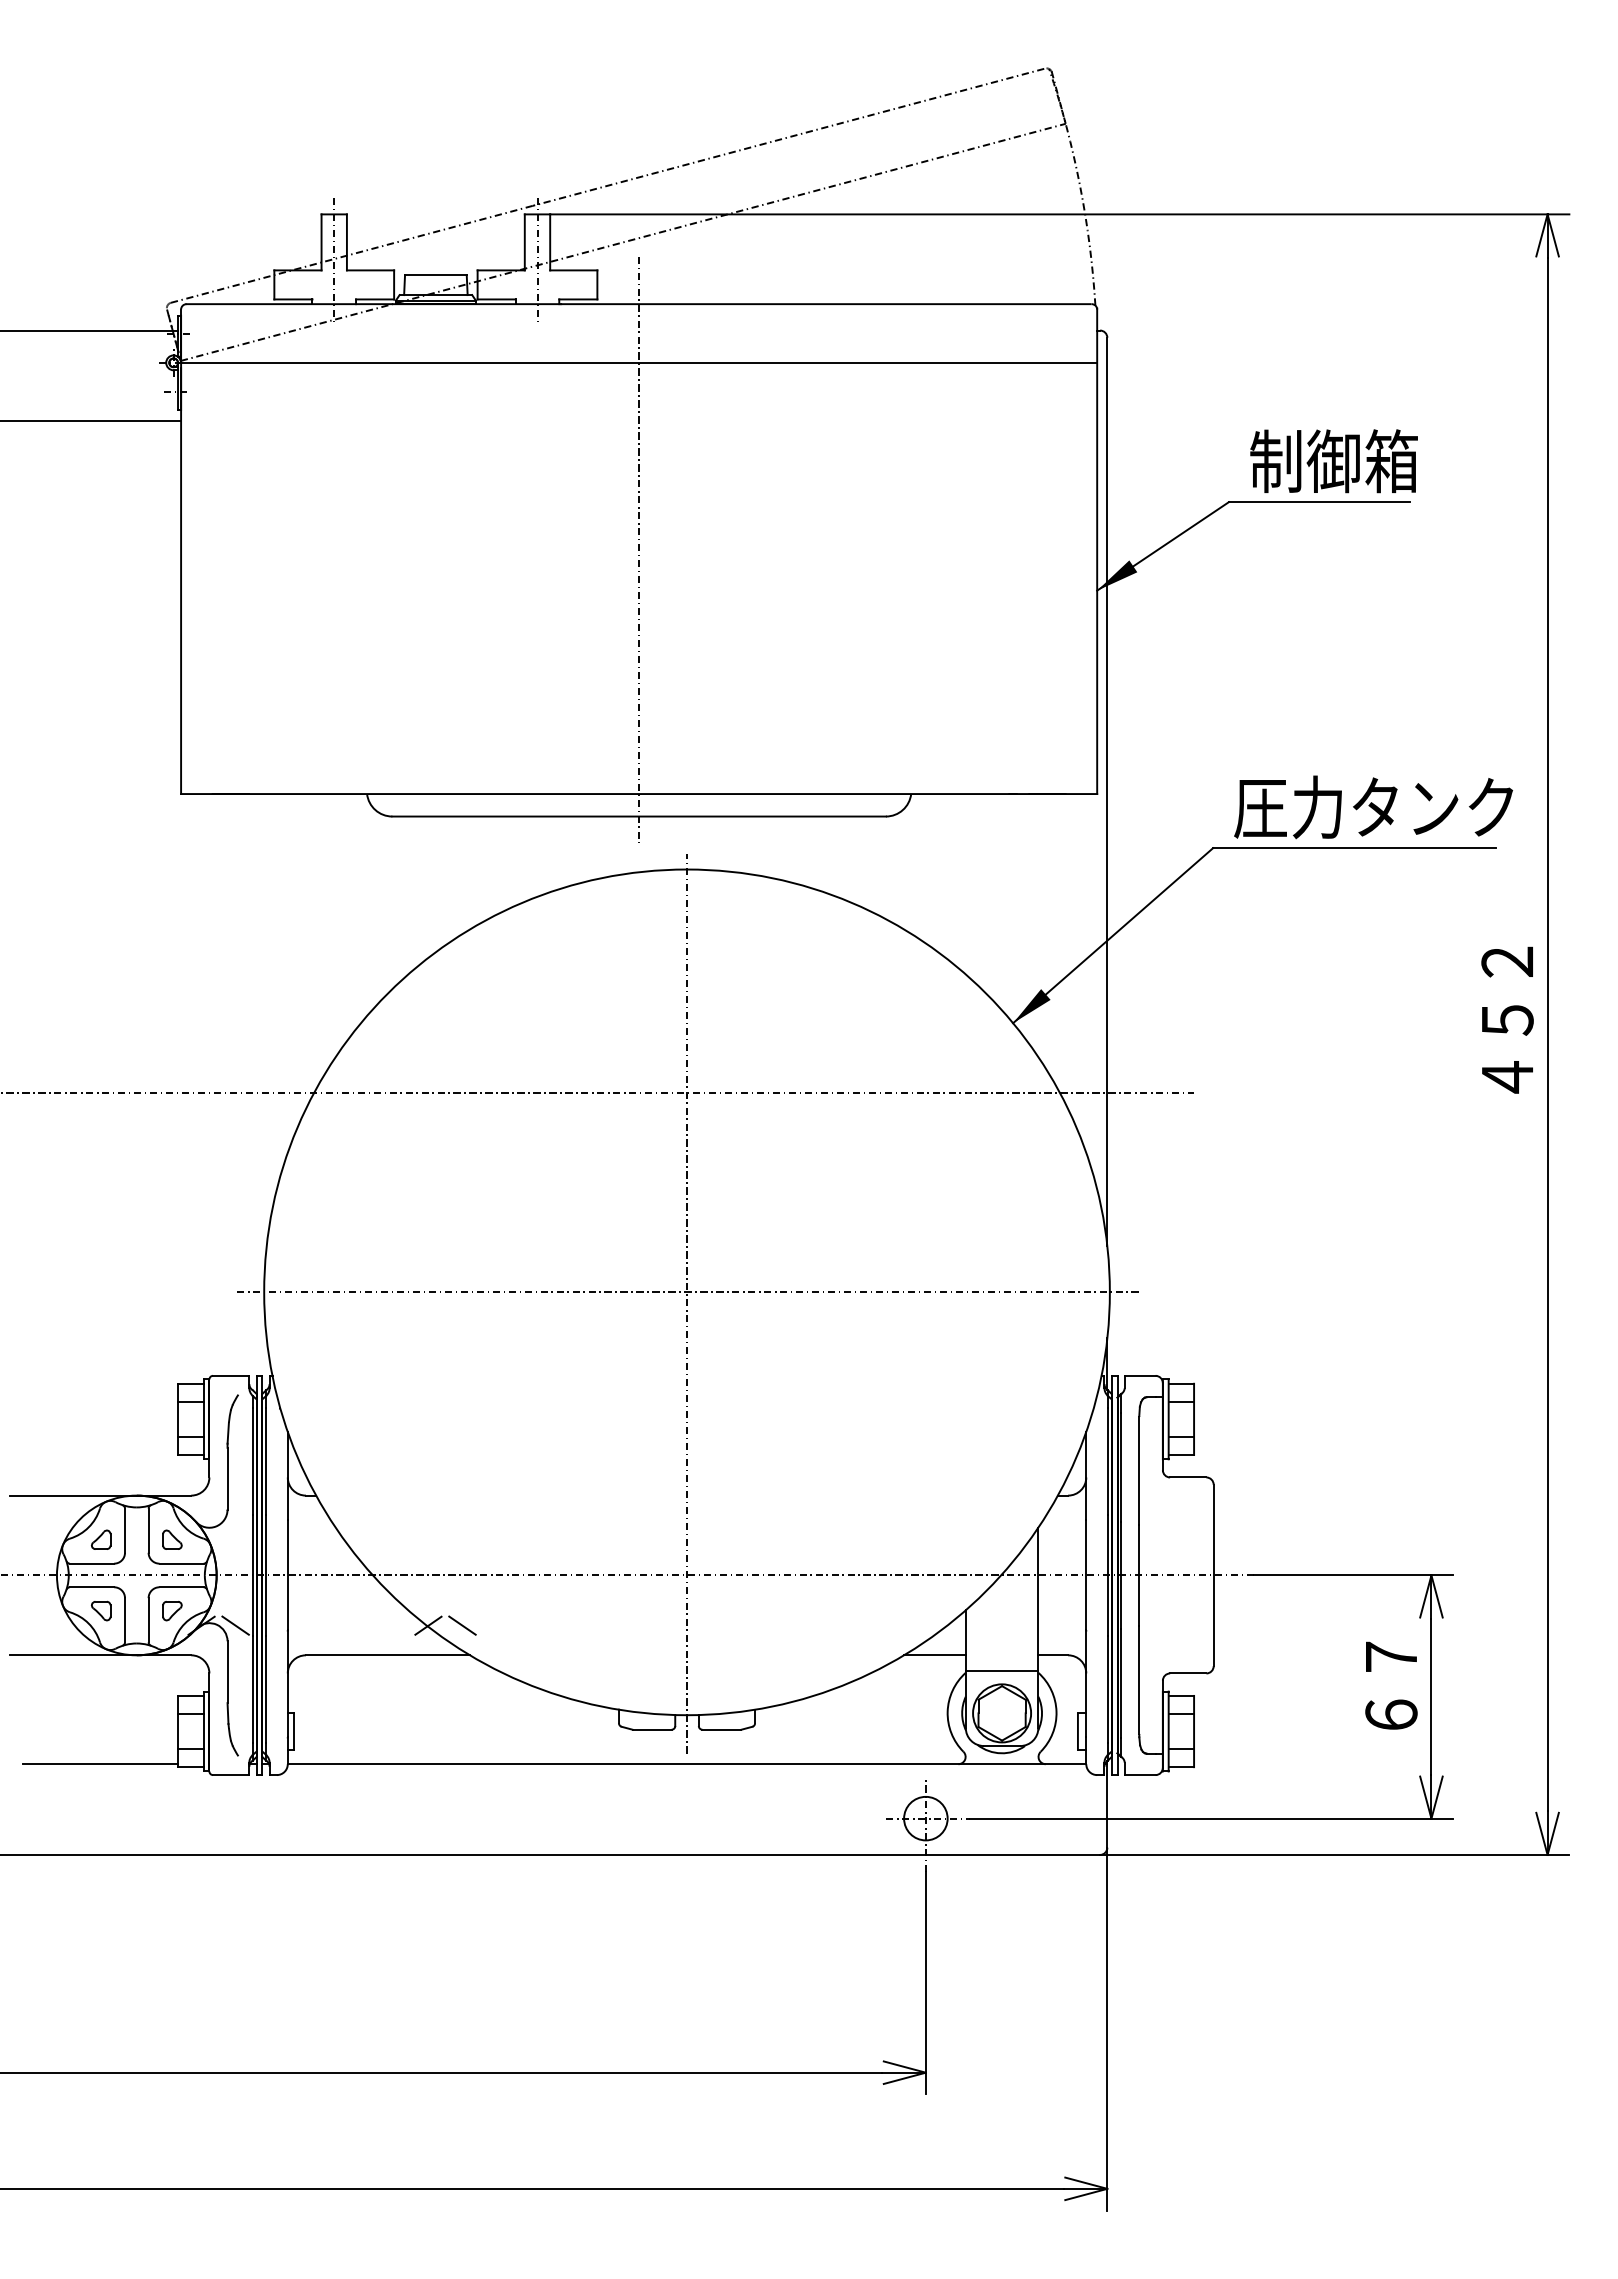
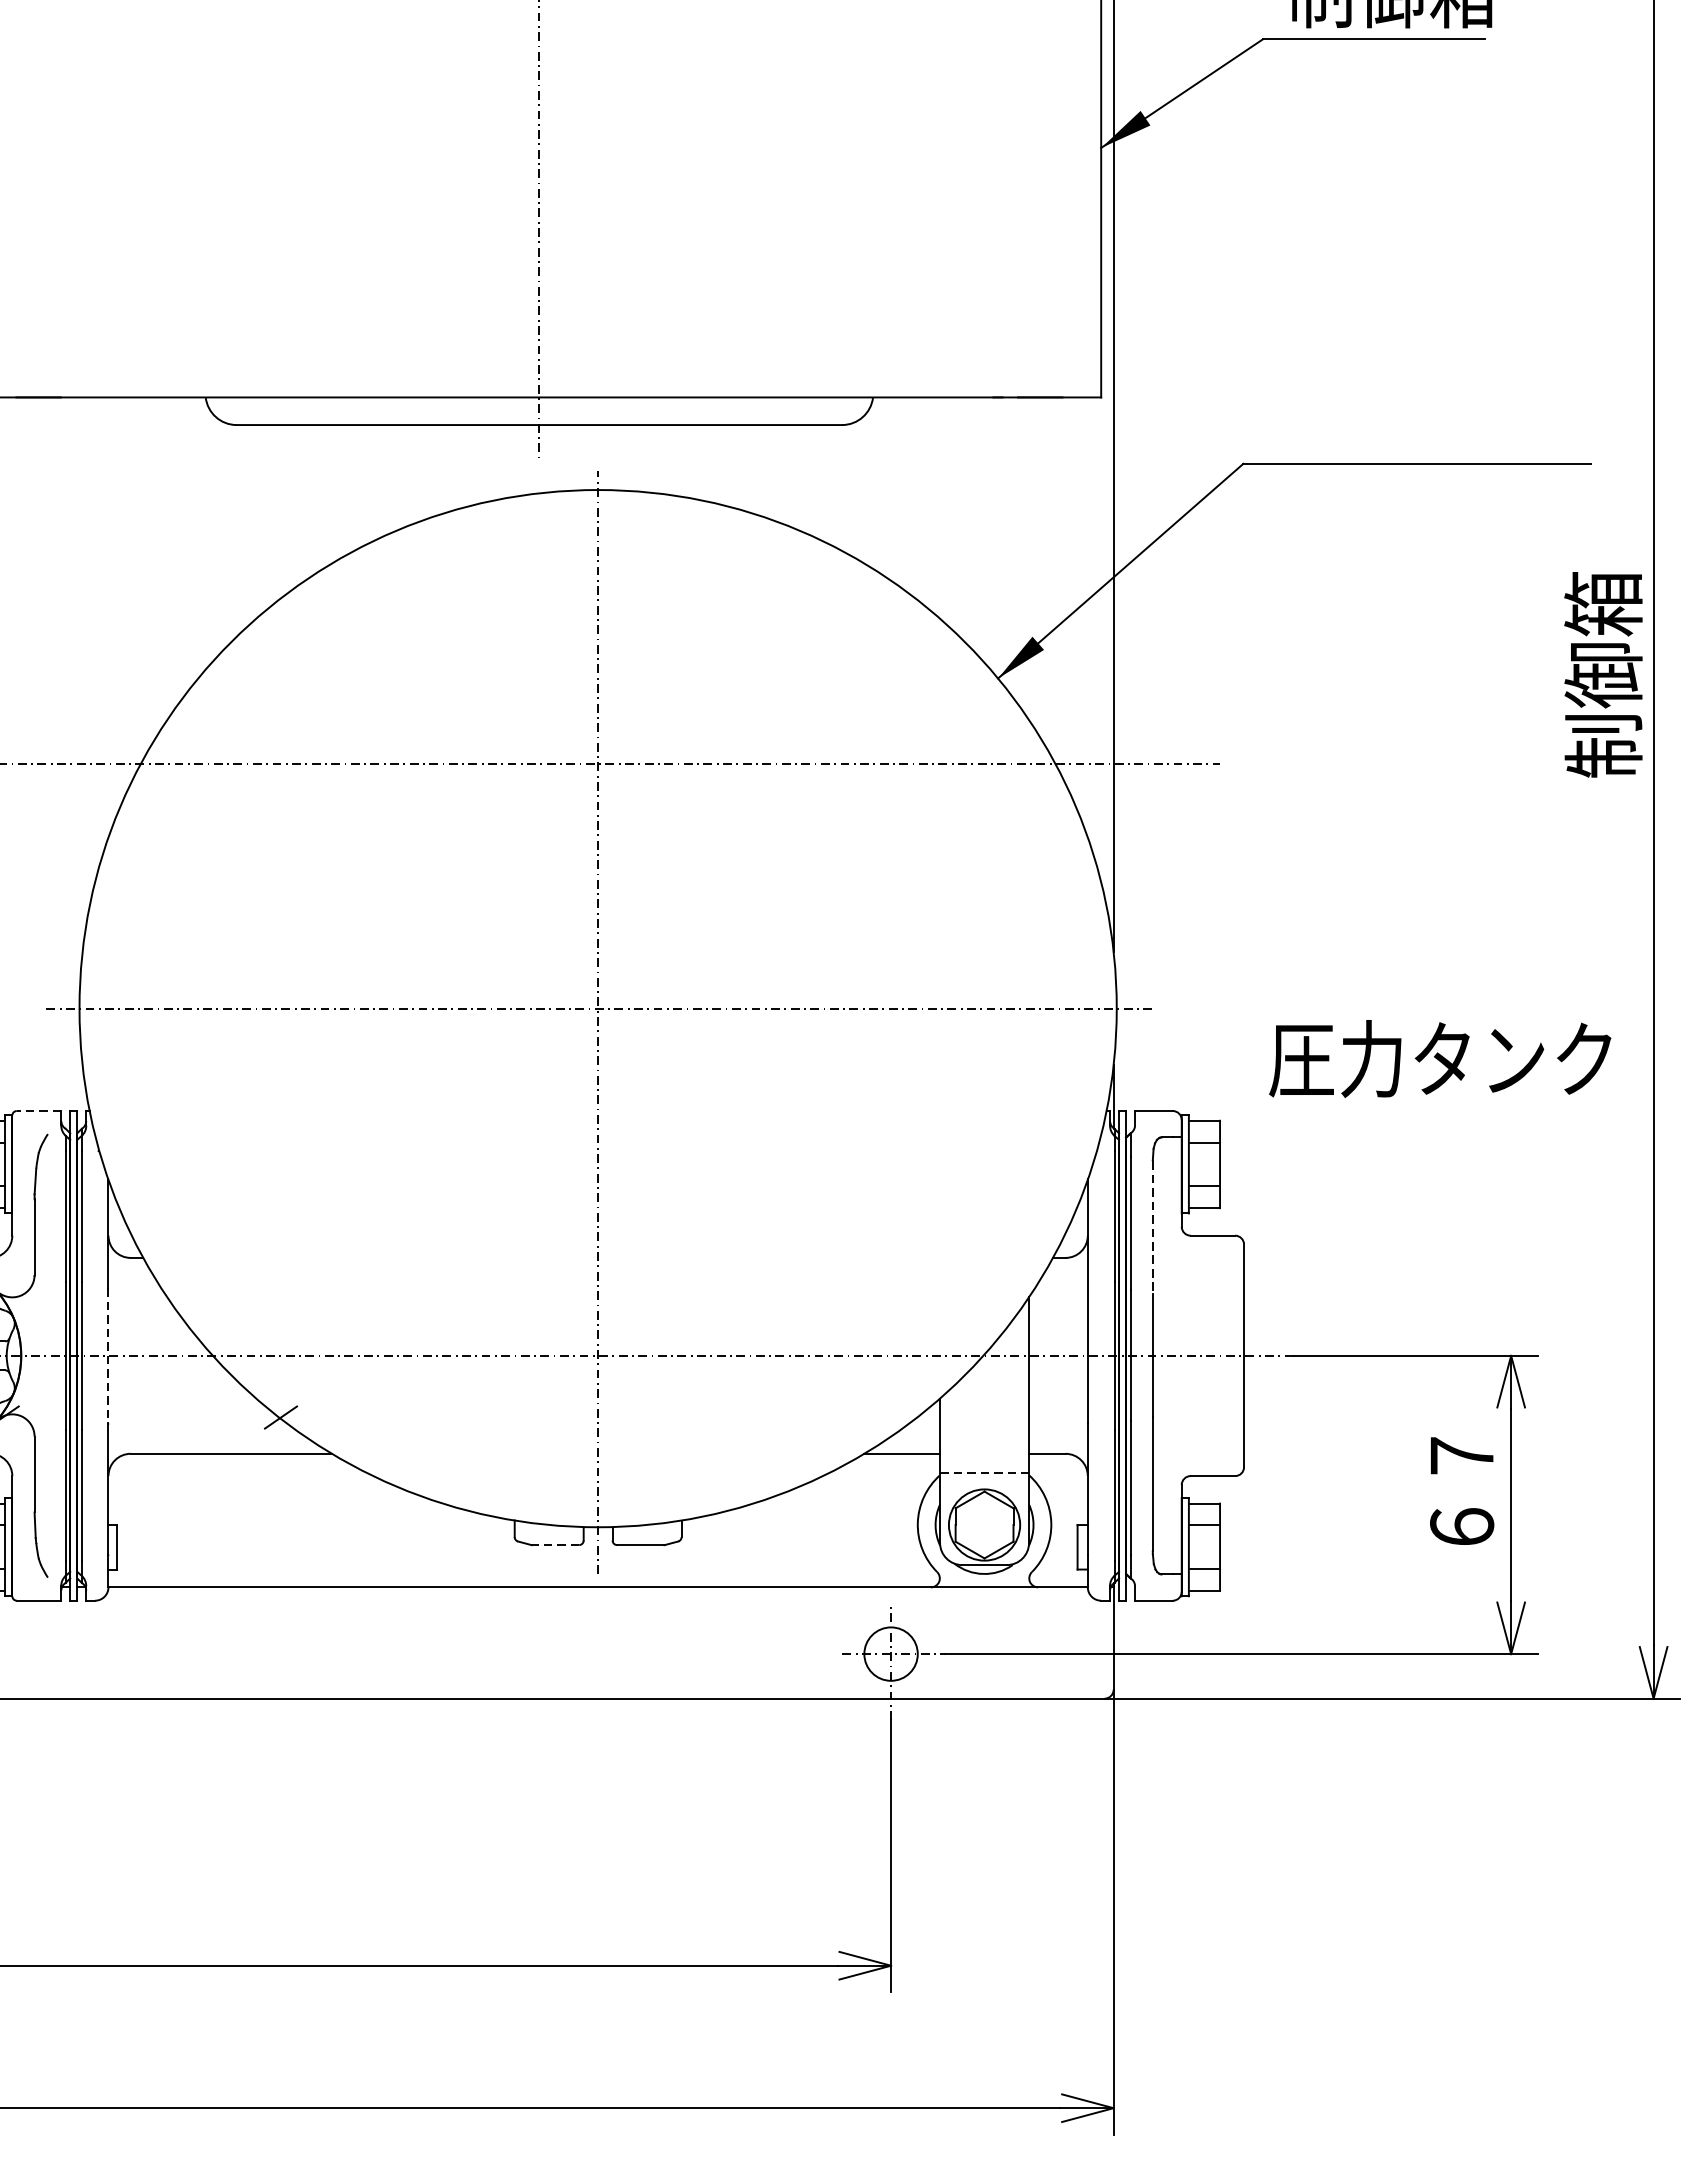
text: (1373, 807) -> (1440, 1059), moved
text: (1506, 1019) -> (1603, 673), ４５２ -> 制御箱
line: (230, 1375) -> (38, 1110), solid -> dashed
line: (1139, 1471) -> (1153, 1228), solid -> dashed
line: (287, 1575) -> (108, 1355), solid -> dashed
line: (235, 1625) -> (44, 1417), removed
line: (462, 1625) -> (322, 1417), removed
line: (1002, 1670) -> (985, 1472), solid -> dashed
line: (652, 1729) -> (555, 1544), solid -> dashed

